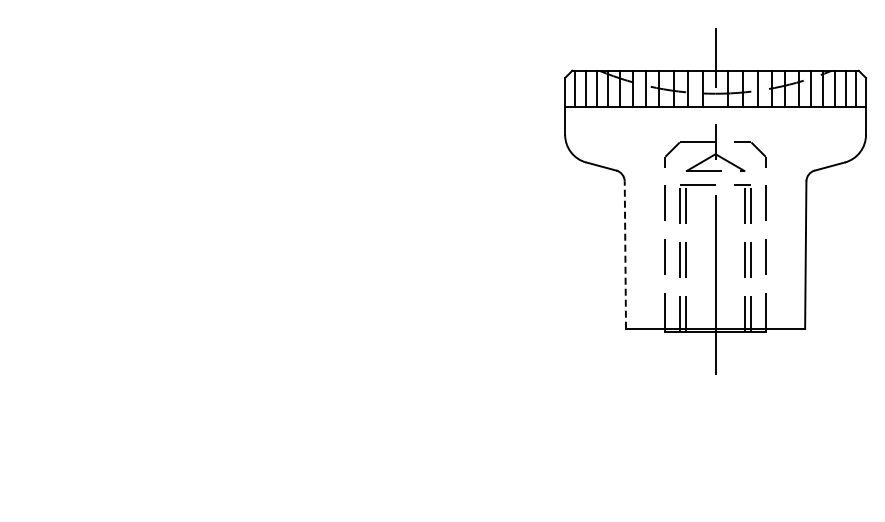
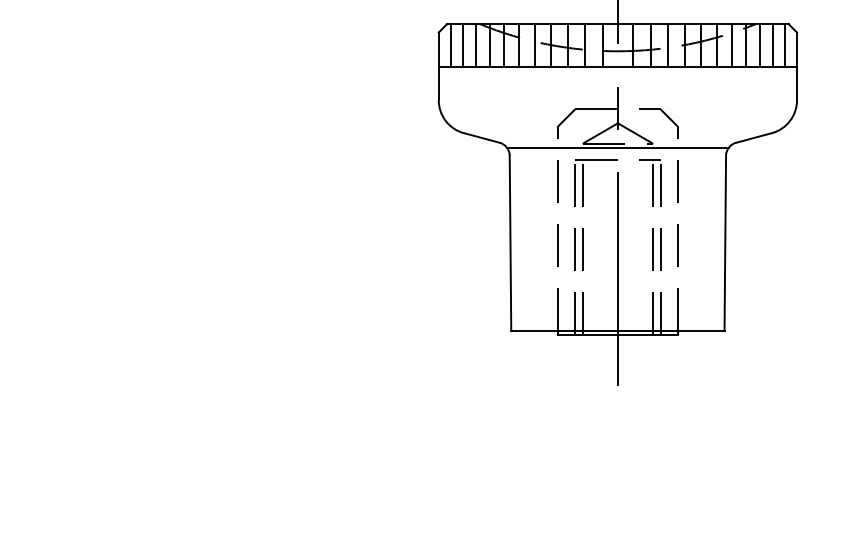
line: (715, 174) -> (617, 147), added
line: (625, 255) -> (510, 243), dashed -> solid

